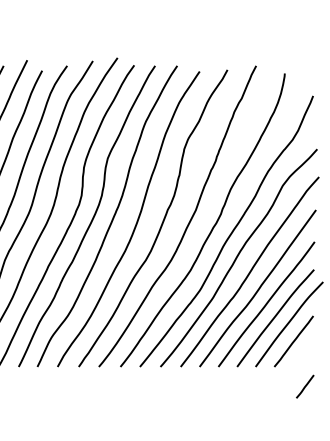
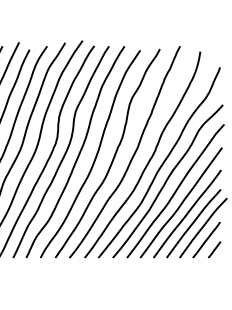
line: (305, 386) -> (214, 249), moved

